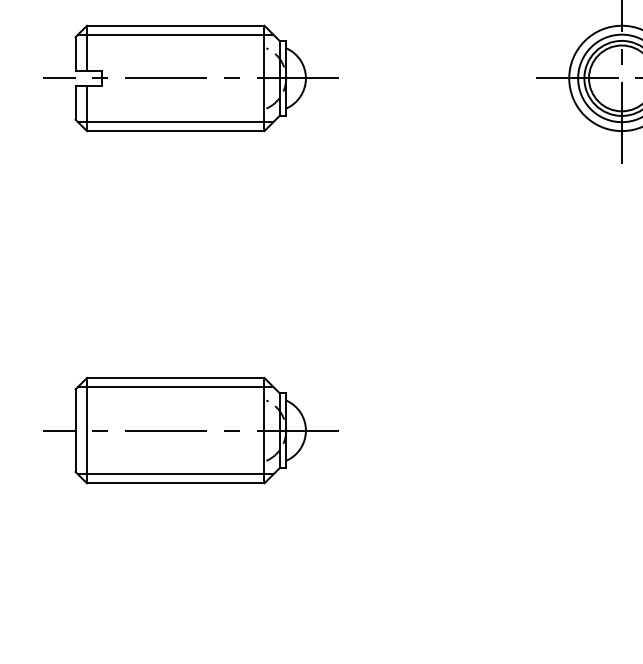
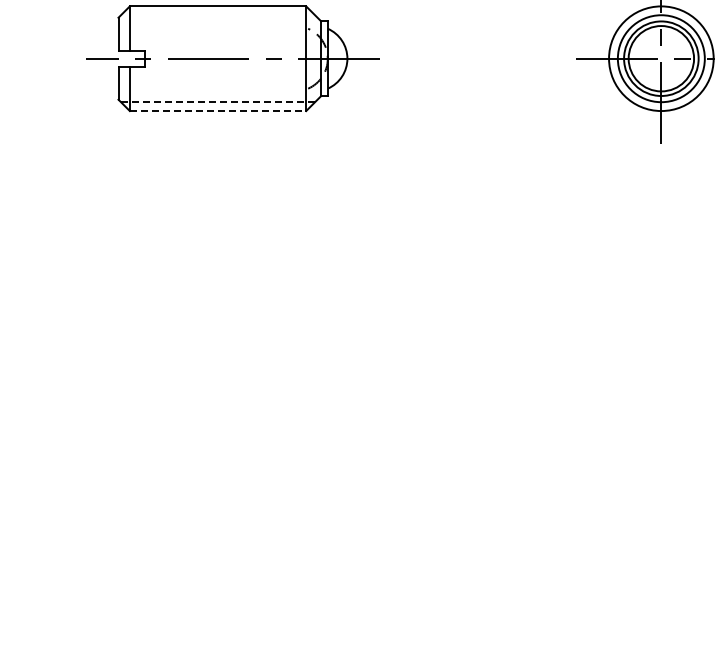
line: (176, 34) -> (218, 15), removed
line: (175, 122) -> (217, 102), solid -> dashed
line: (176, 131) -> (218, 111), solid -> dashed
part: (190, 430) -> (232, 408), removed

